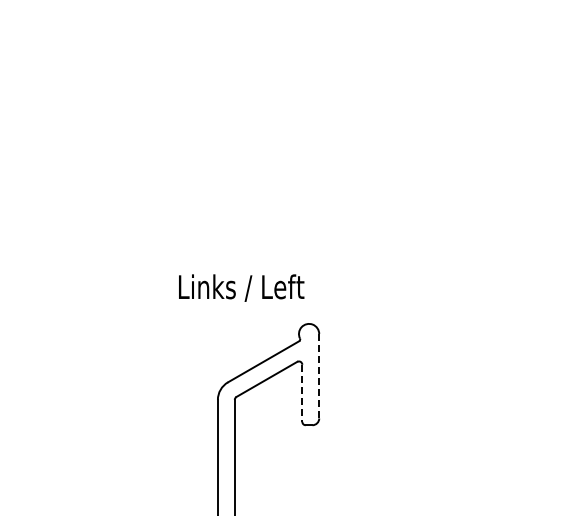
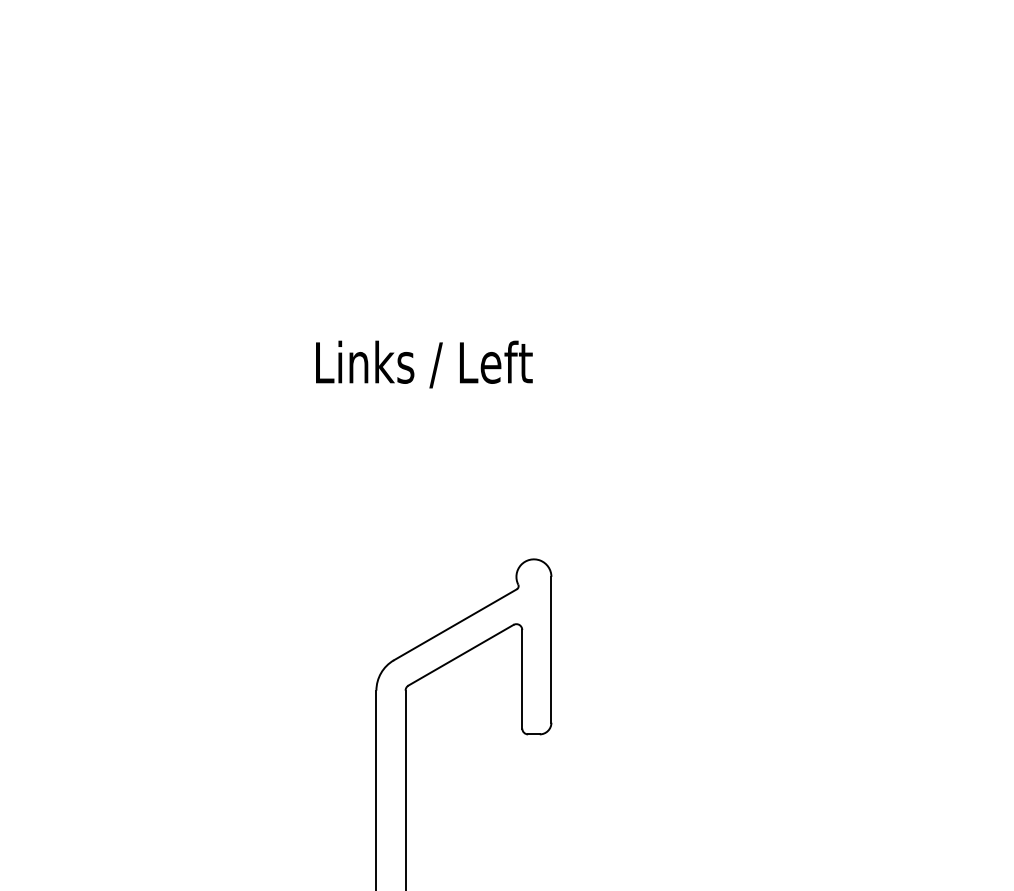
text: (241, 287) -> (424, 363), moved
line: (319, 375) -> (551, 648), dashed -> solid
line: (302, 393) -> (522, 679), dashed -> solid

